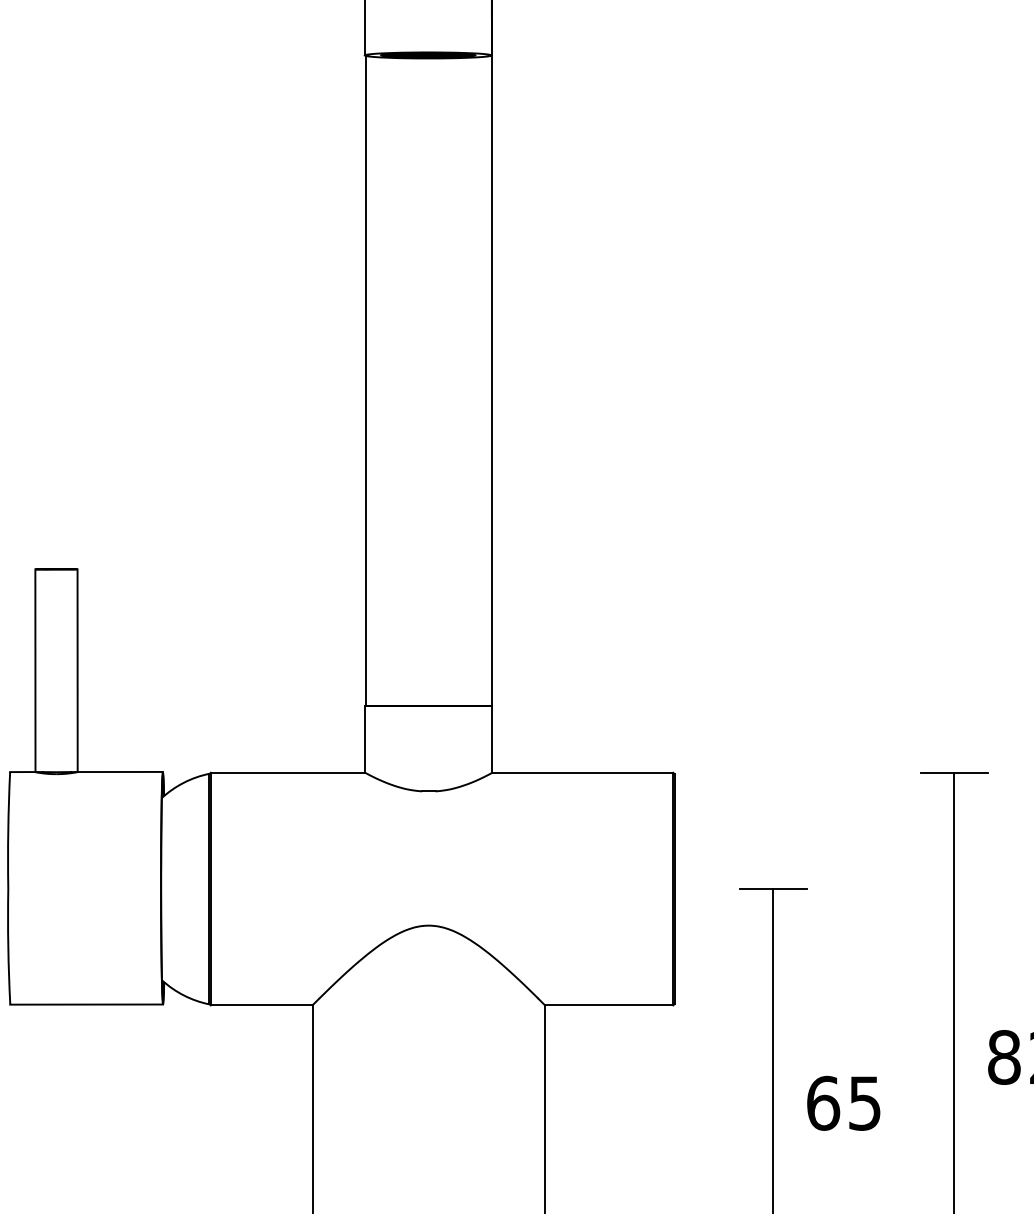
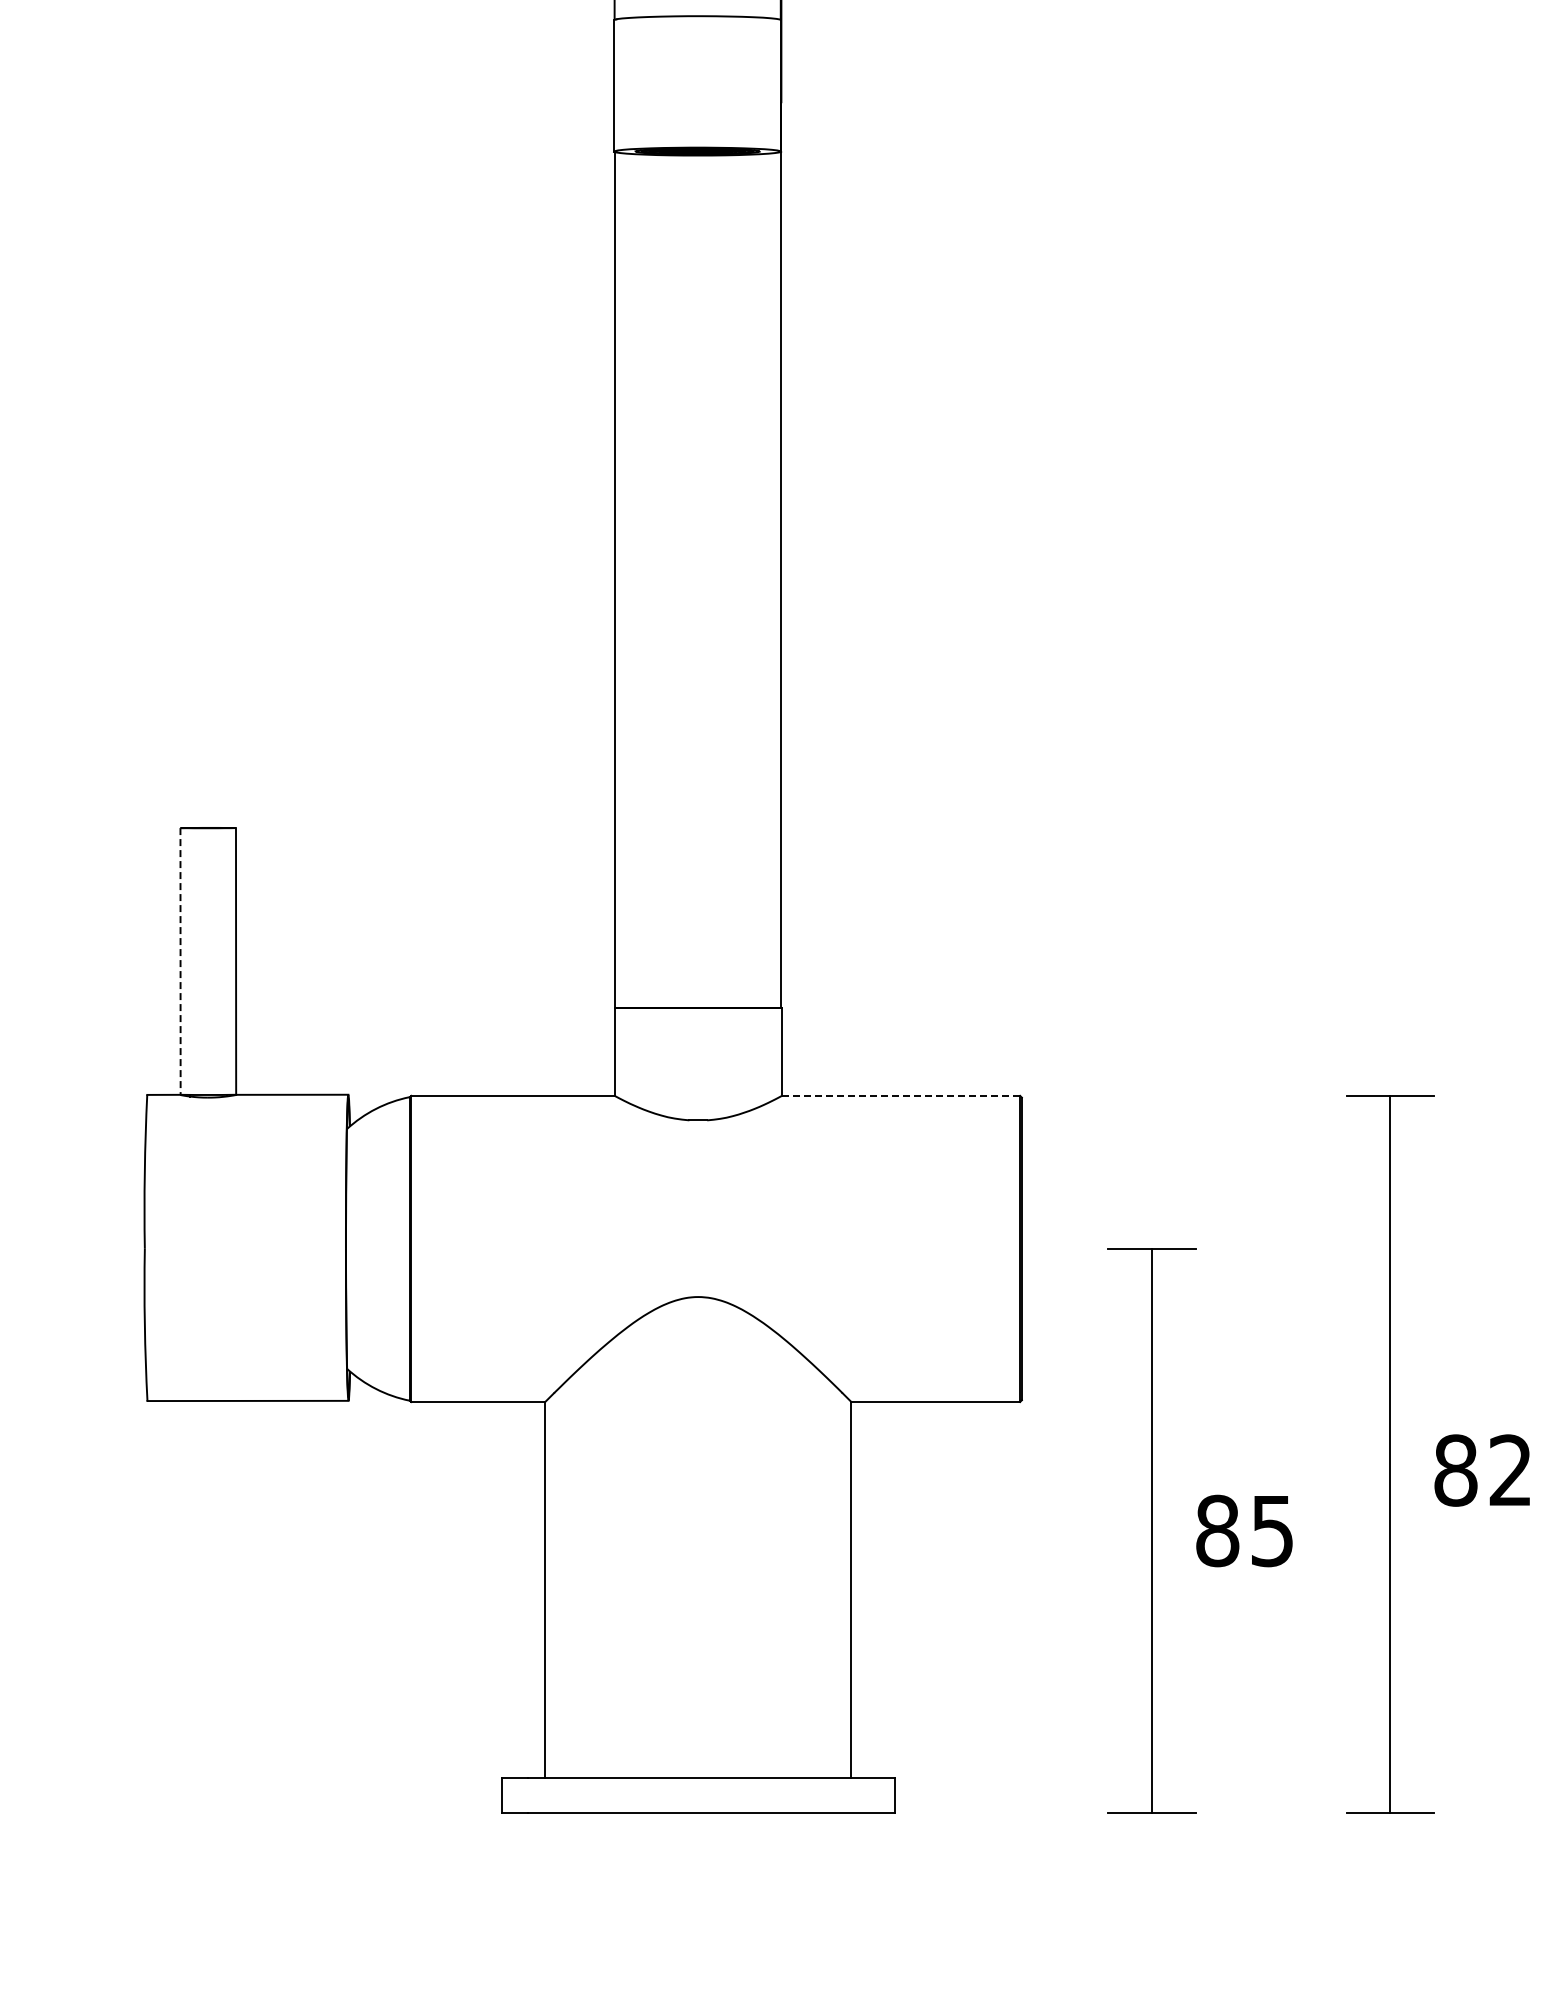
line: (35, 670) -> (180, 961), solid -> dashed
line: (582, 772) -> (900, 1095), solid -> dashed
text: (823, 1103) -> (1217, 1530), 65 -> 85

